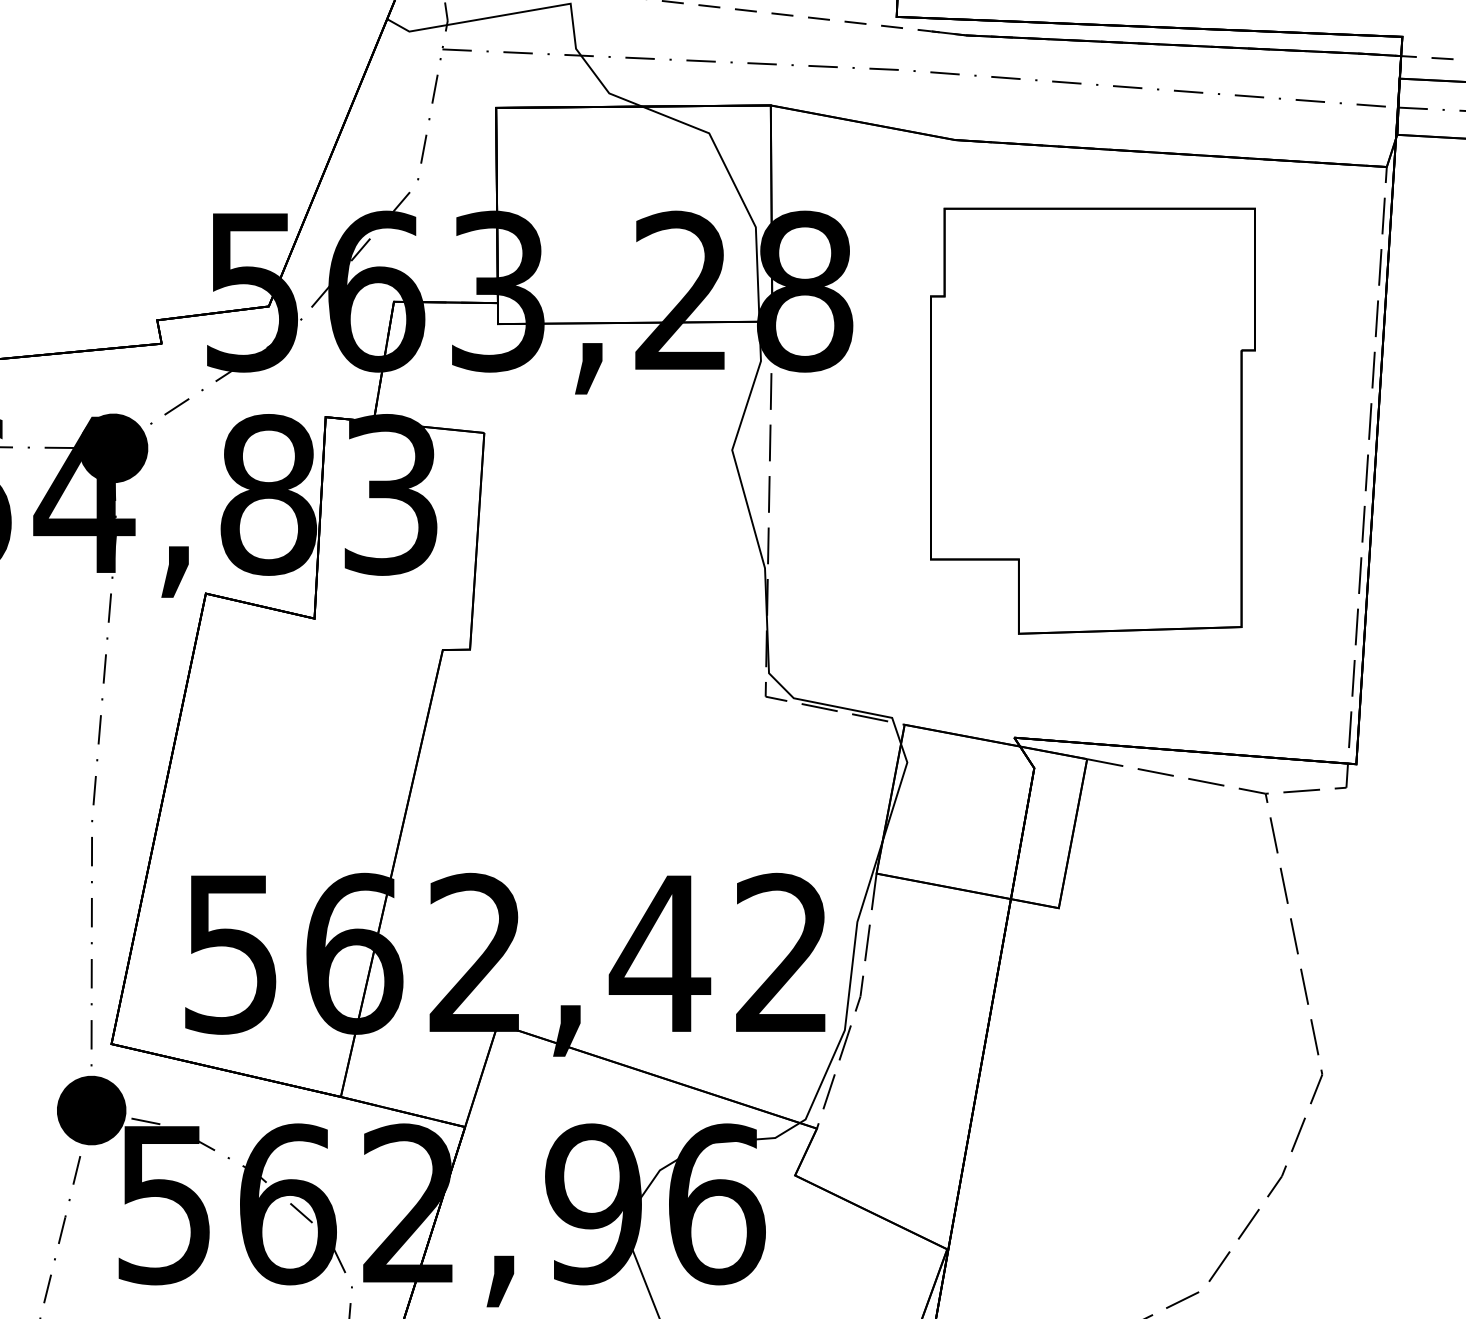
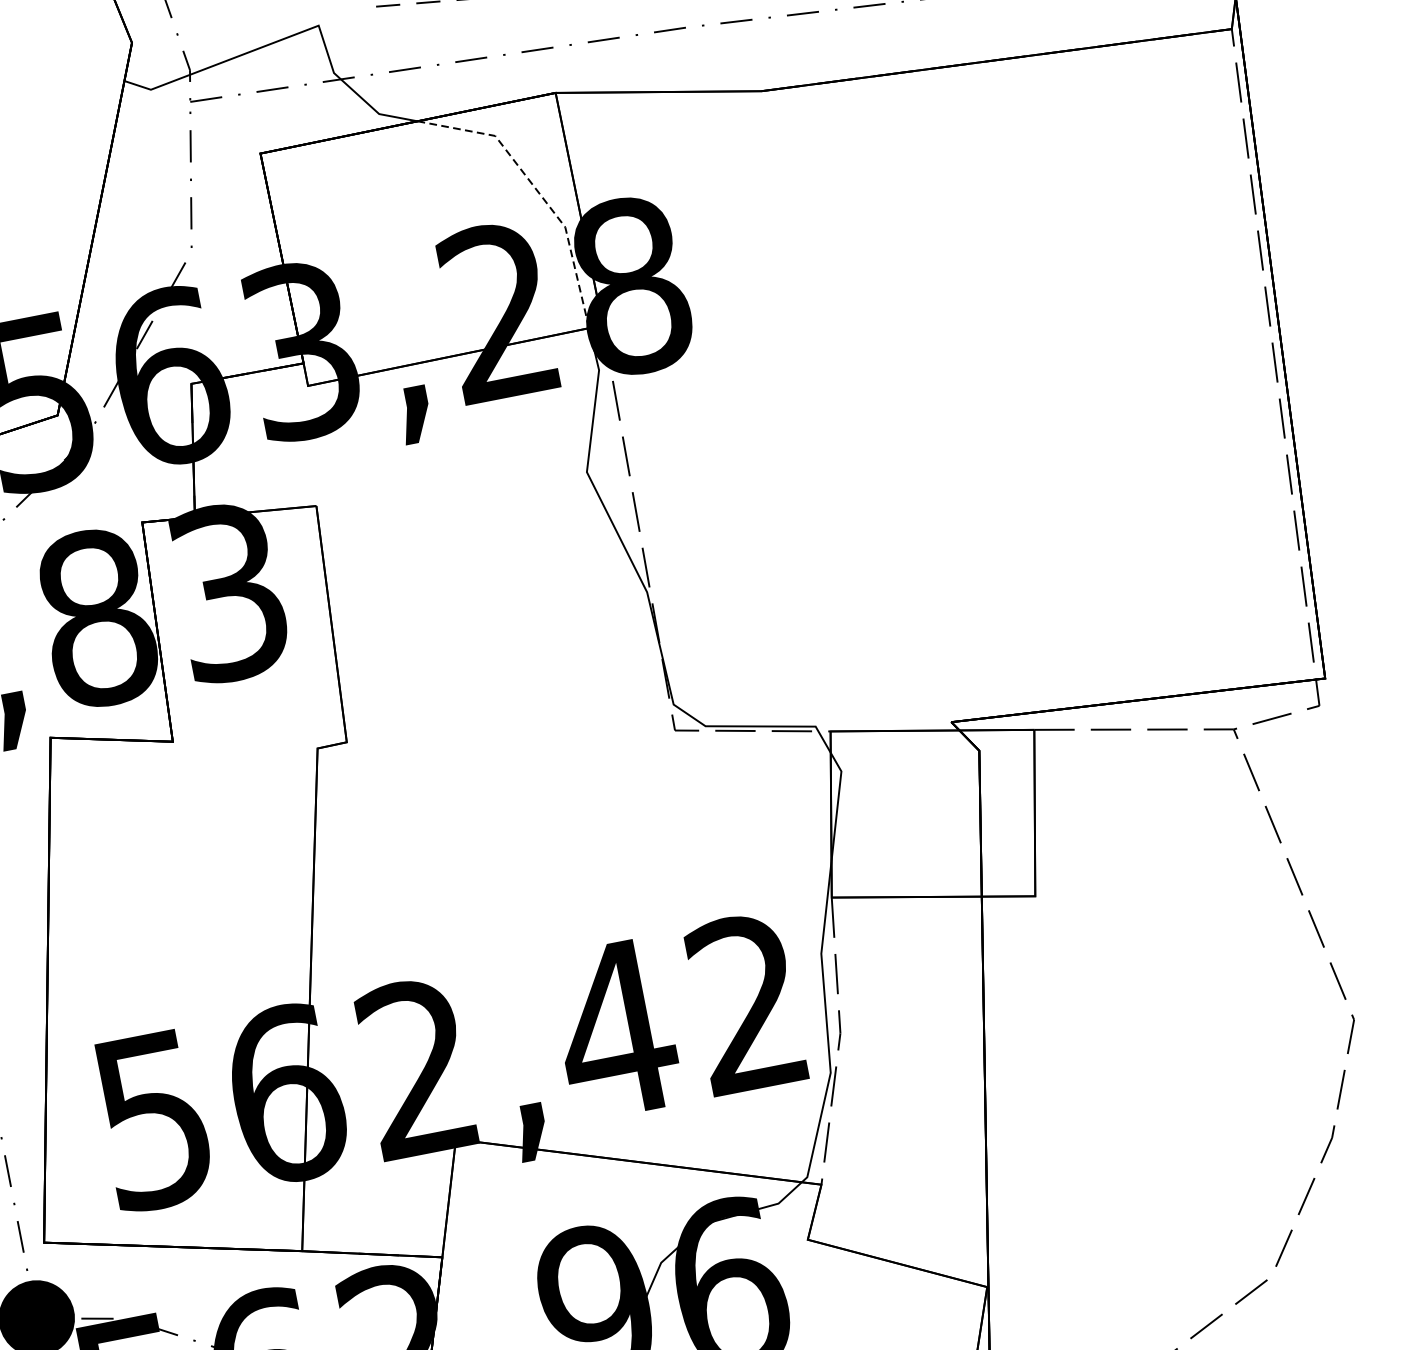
line: (737, 190) -> (537, 191), solid -> dashed
part: (1092, 420) -> (968, 364), removed

